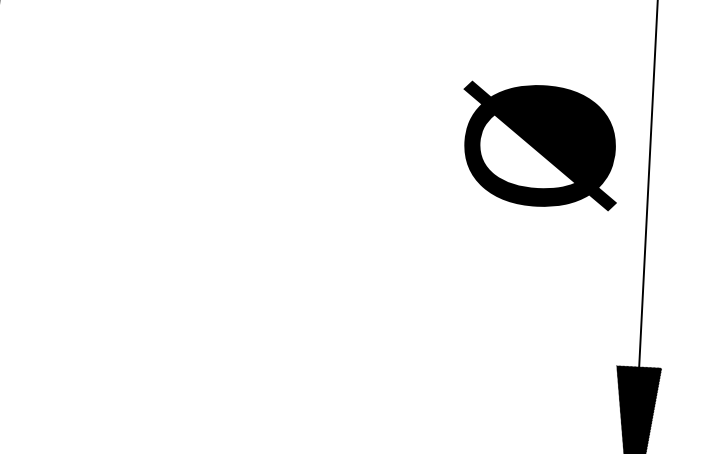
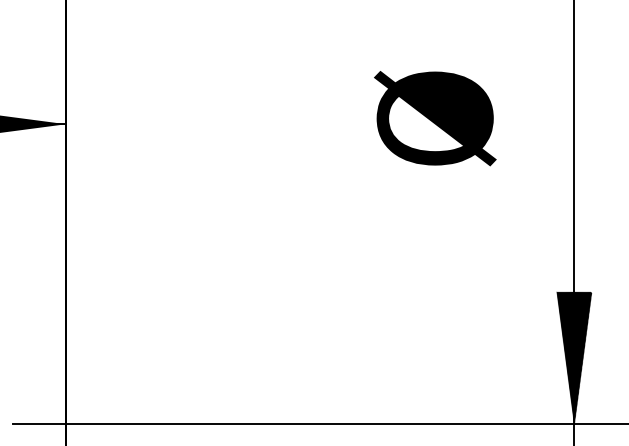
text: (540, 145) -> (435, 118), moved

